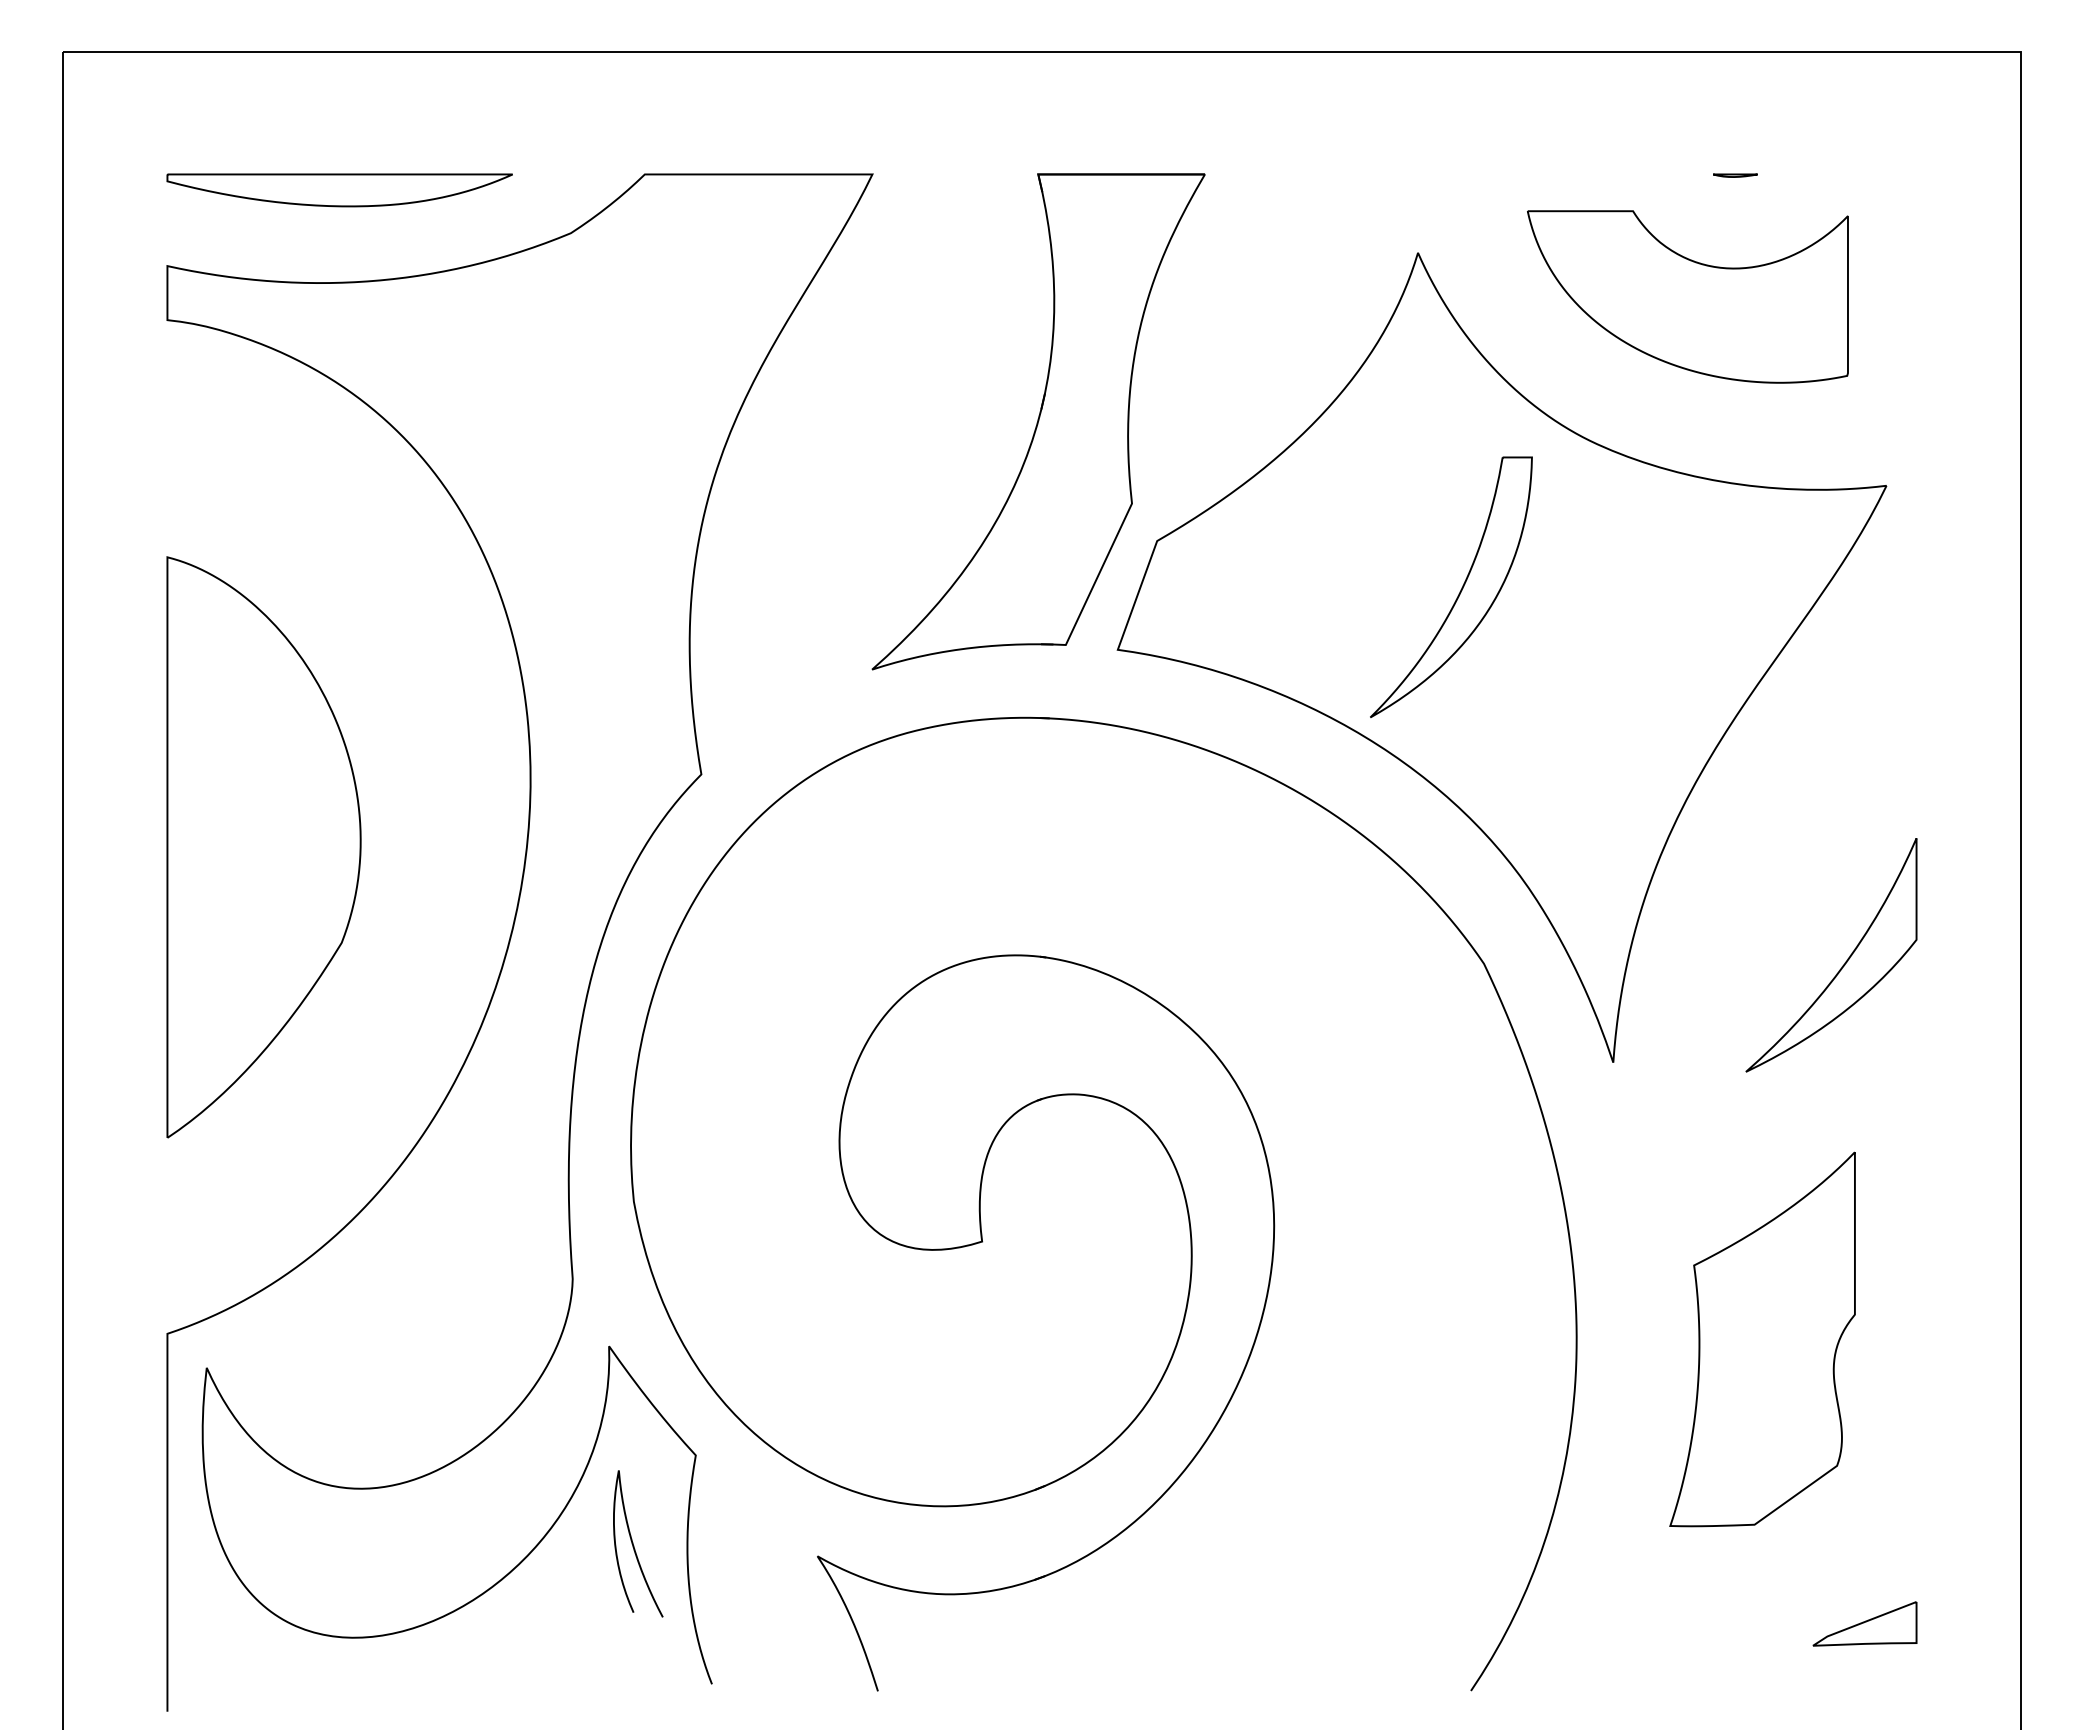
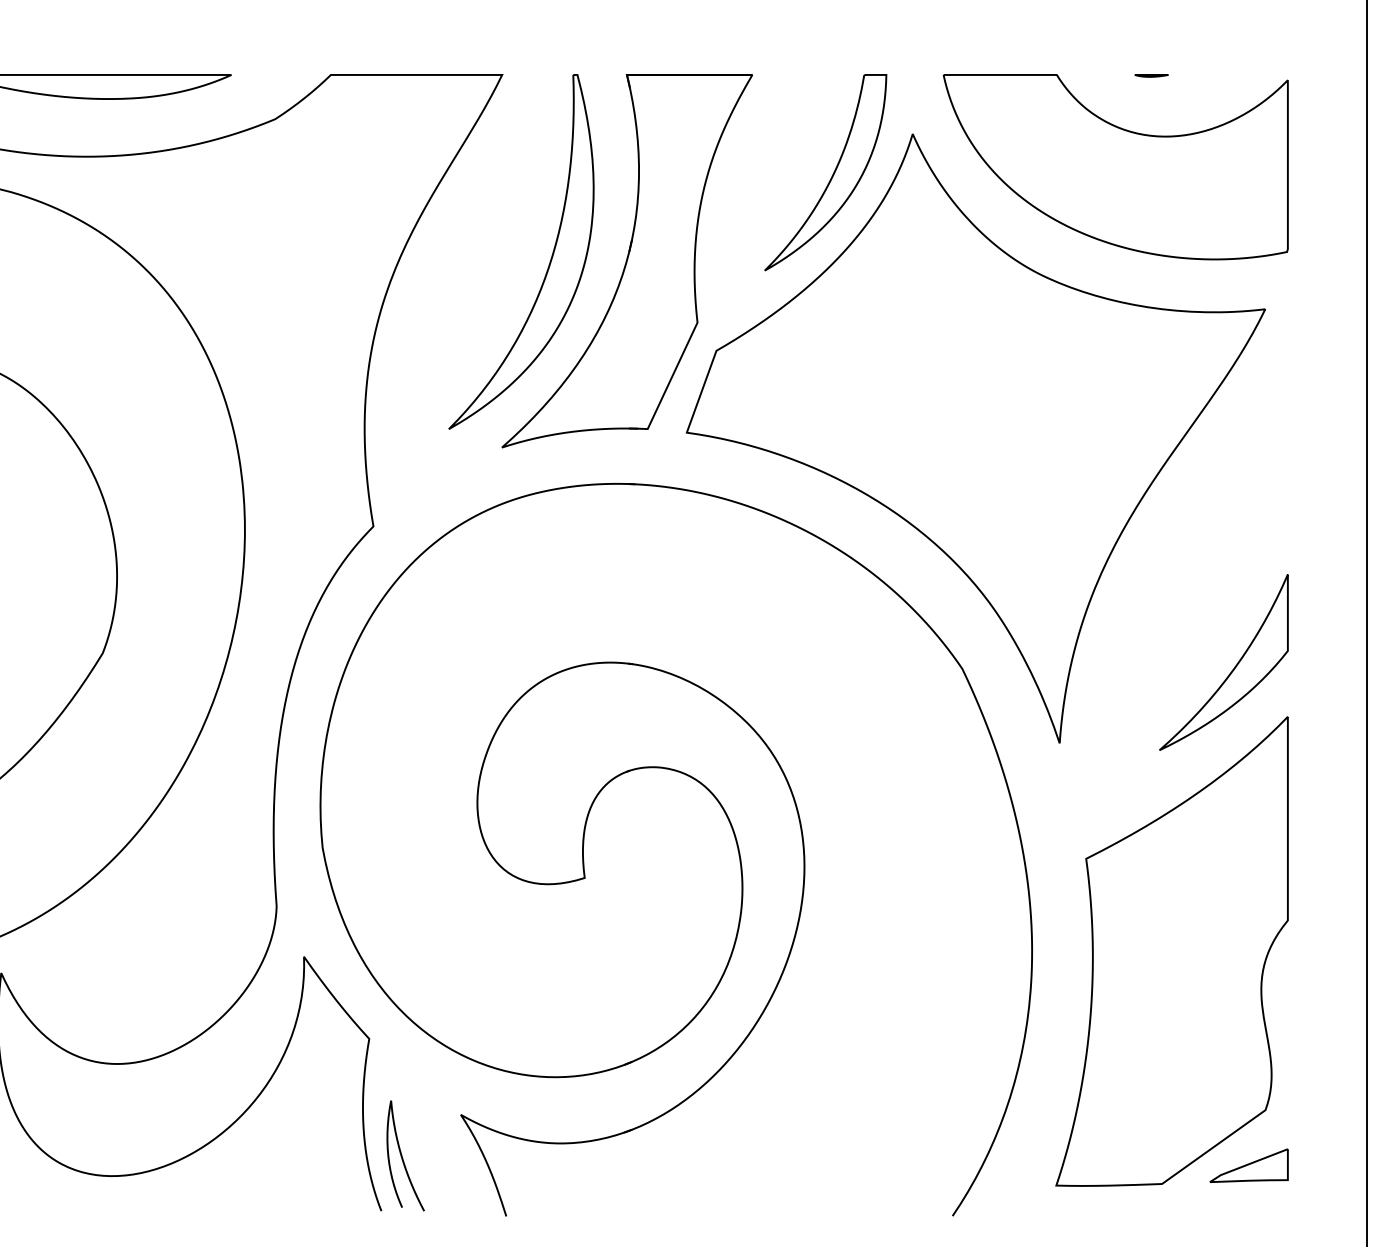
part: (1687, 296) -> (1115, 166), size x1.43
part: (935, 423) -> (549, 262), added
part: (1459, 591) -> (831, 175), moved
part: (1762, 1339) -> (1171, 951), size x1.67
curve: (634, 1545) -> (402, 1157), moved

